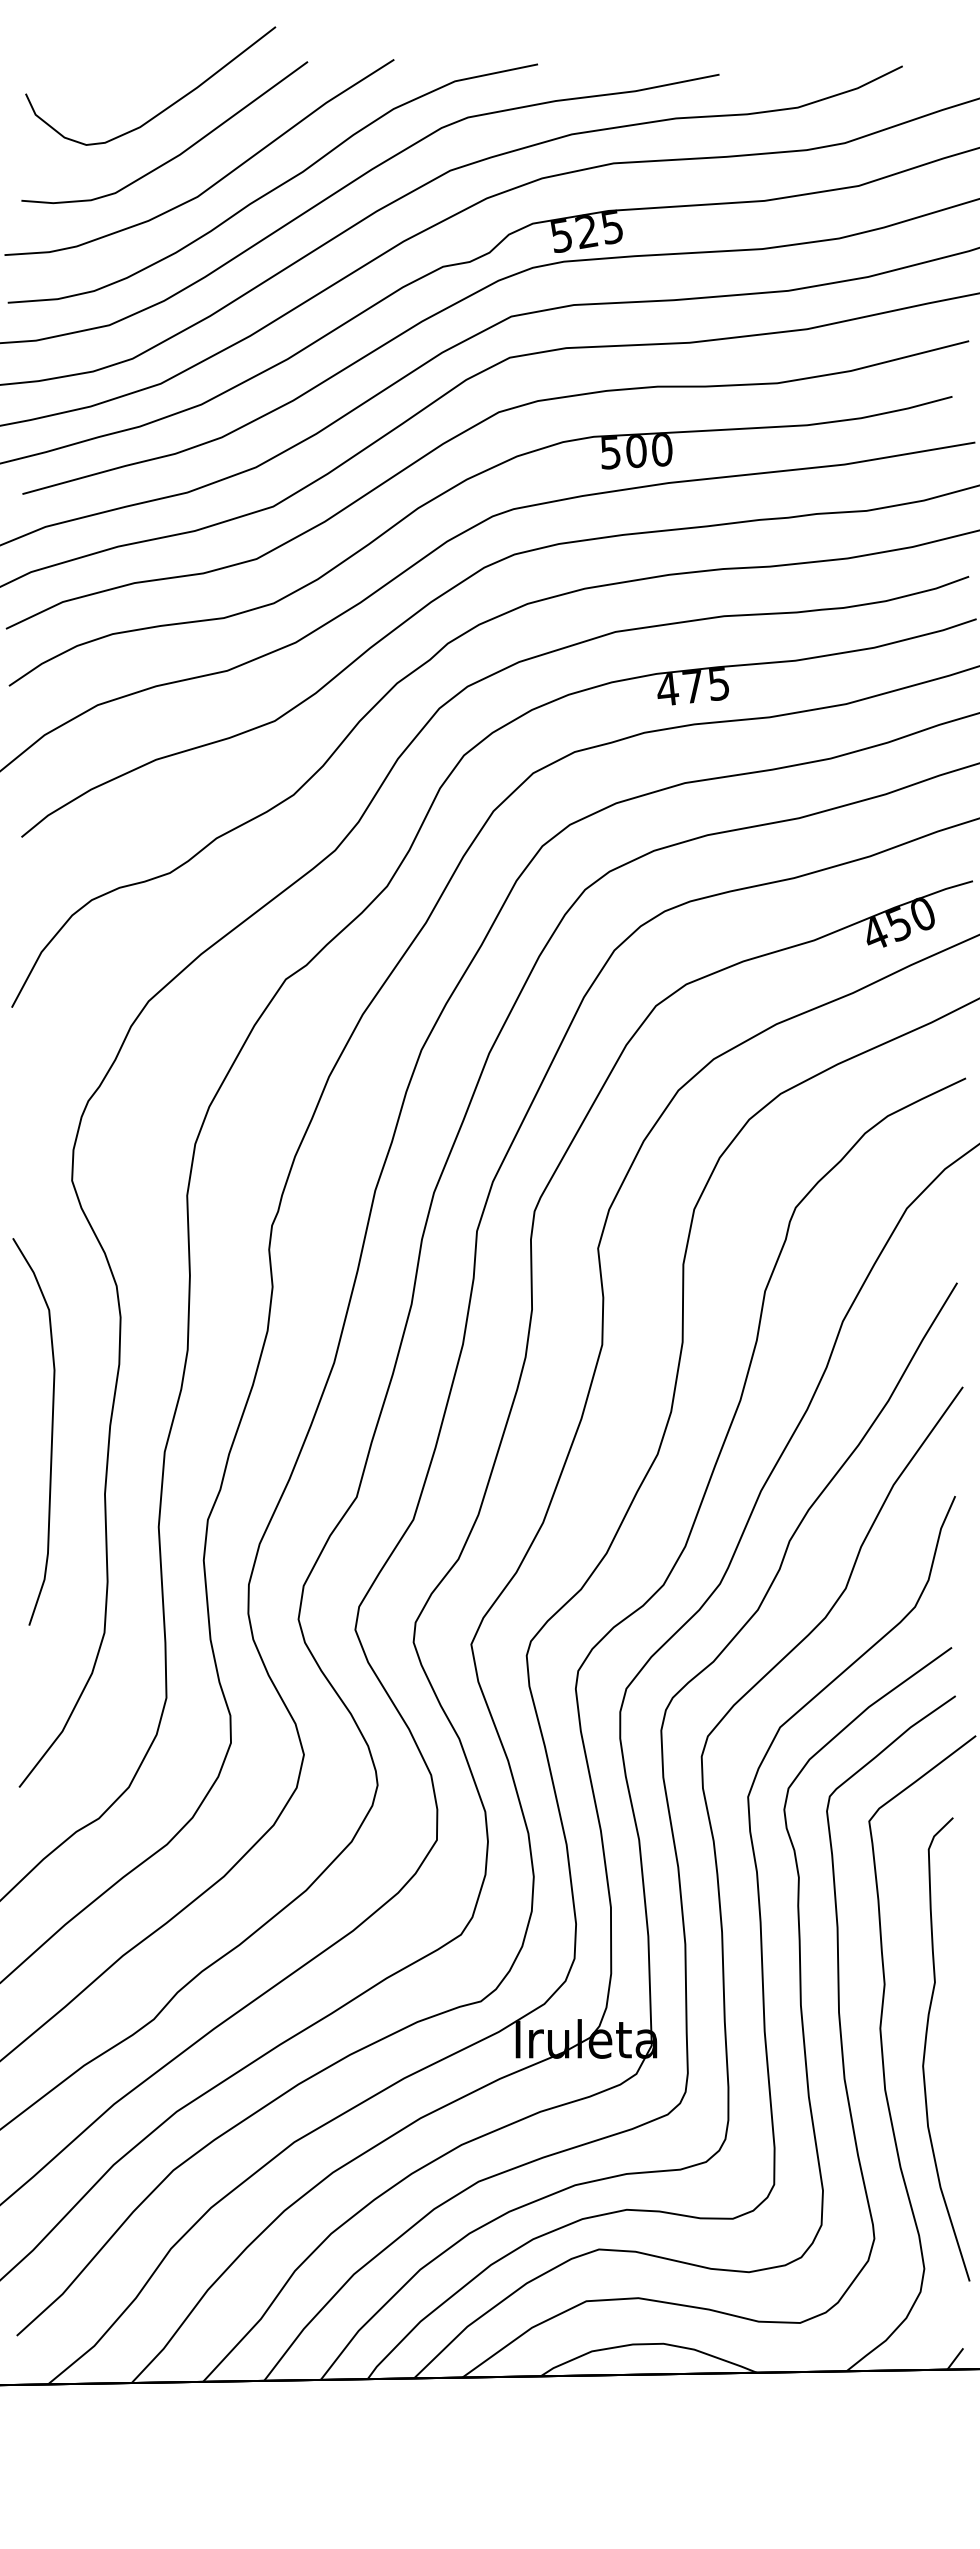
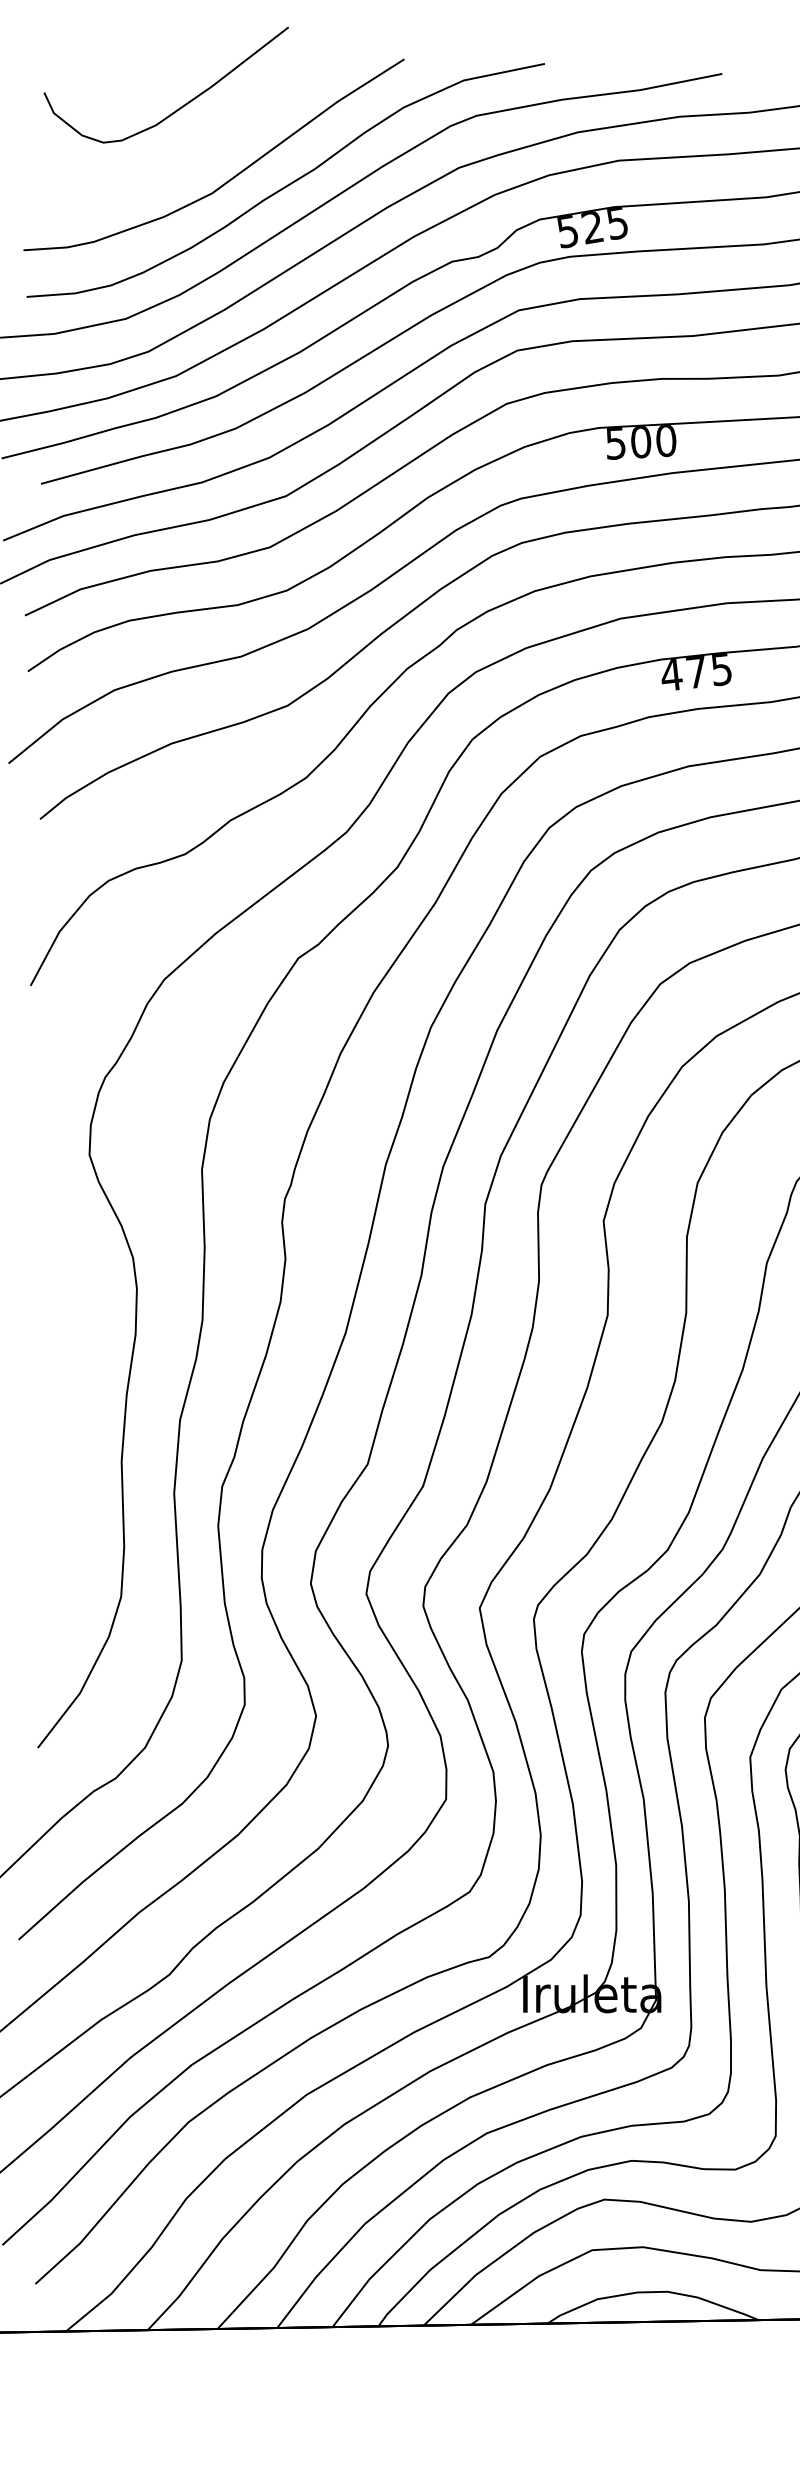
curve: (179, 153) -> (194, 150), removed
curve: (51, 1431) -> (69, 1400), removed

